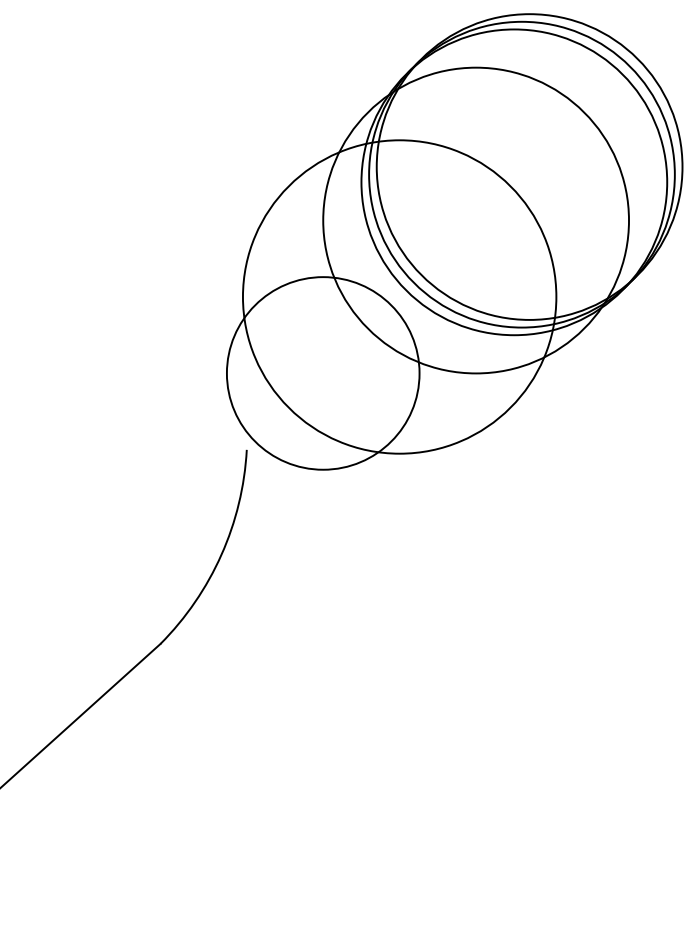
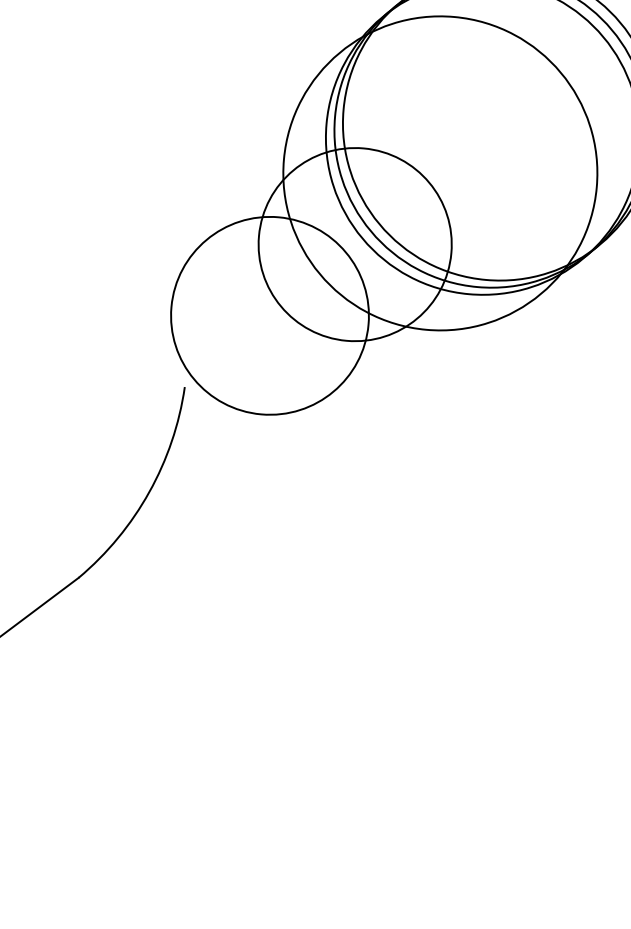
circle: (399, 296) -> (355, 244), size x0.6

